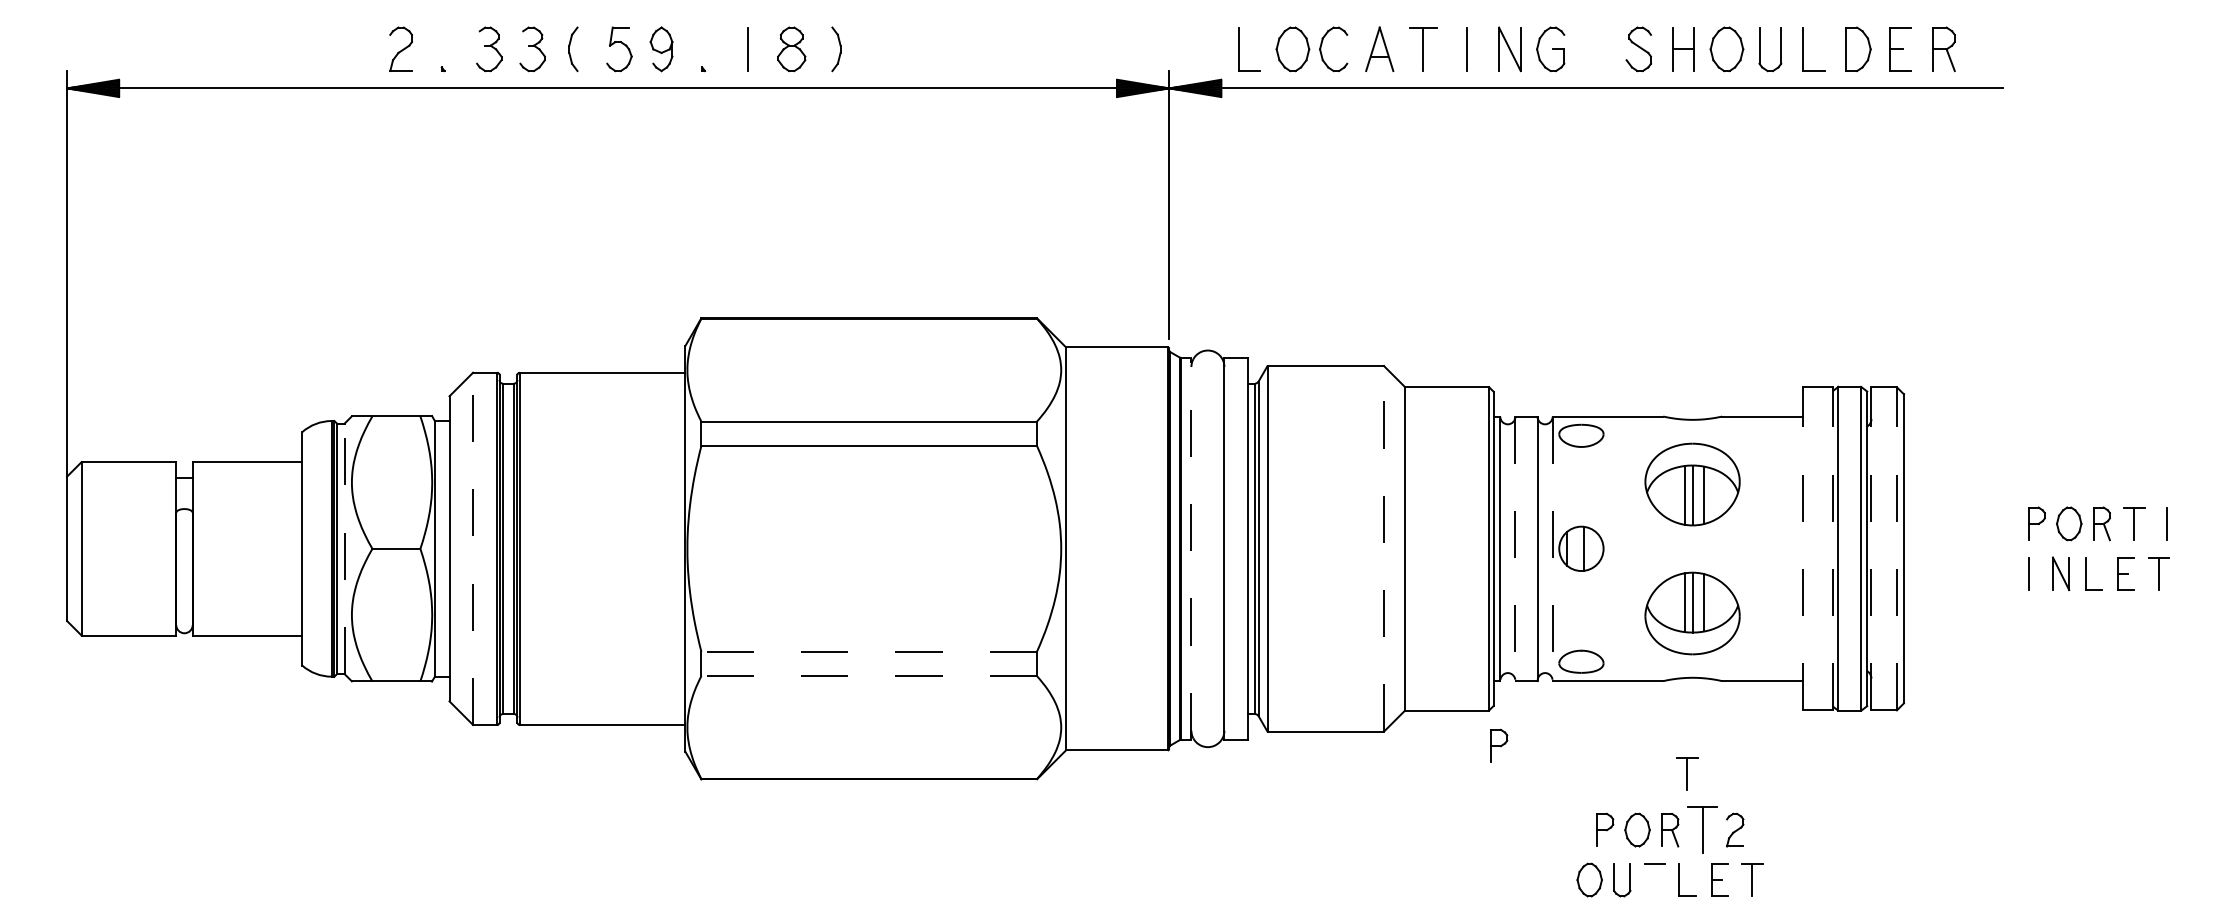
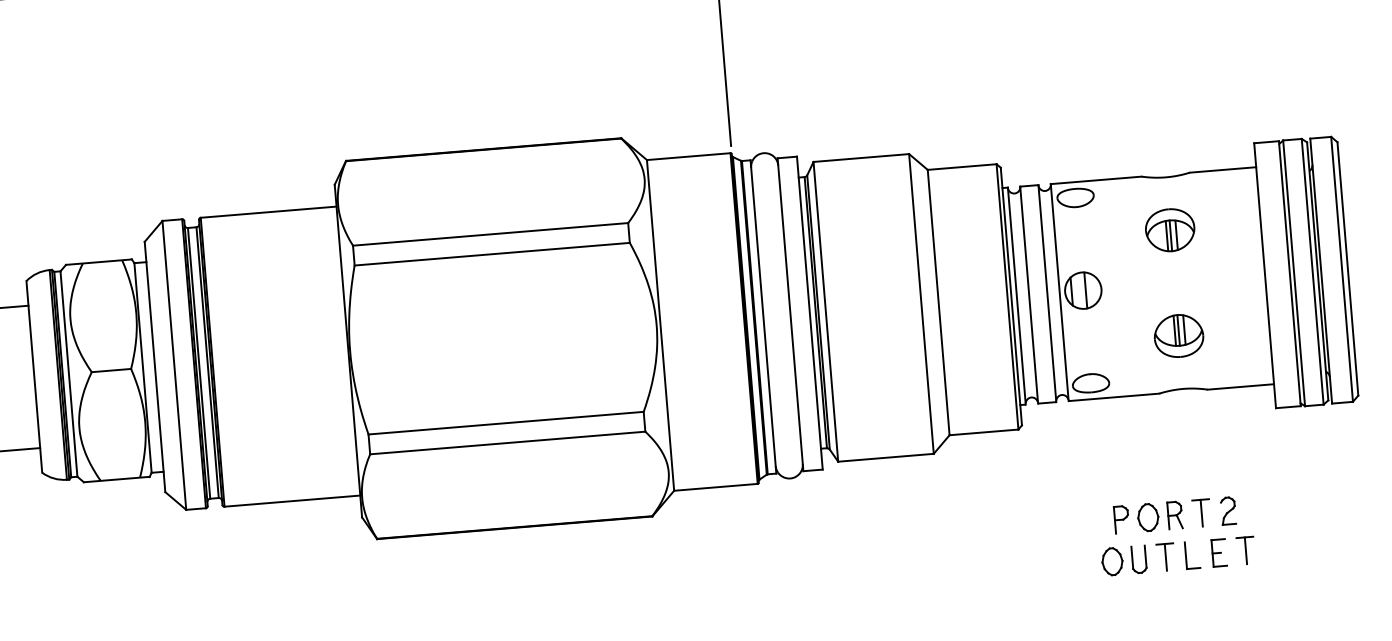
part: (1692, 483) -> (1170, 229), size x0.62
line: (344, 548) -> (68, 373), dashed -> solid
line: (473, 548) -> (174, 365), dashed -> solid
line: (1191, 548) -> (763, 316), dashed -> solid
line: (1384, 548) -> (921, 303), dashed -> solid
line: (1803, 548) -> (1265, 275), dashed -> solid
line: (1833, 548) -> (1290, 273), dashed -> solid
line: (1871, 548) -> (1321, 270), dashed -> solid
line: (1896, 548) -> (1341, 269), dashed -> solid
line: (1515, 549) -> (1029, 295), dashed -> solid
line: (1552, 549) -> (1059, 293), dashed -> solid
part: (1692, 612) -> (1178, 335), size x0.62
line: (869, 651) -> (506, 422), dashed -> solid
line: (869, 676) -> (508, 443), dashed -> solid
part: (1499, 745) -> (1029, 457), removed
part: (1687, 773) -> (1185, 467), removed
part: (1702, 829) -> (1201, 512), size x0.71
line: (1654, 879) -> (1165, 556), added

